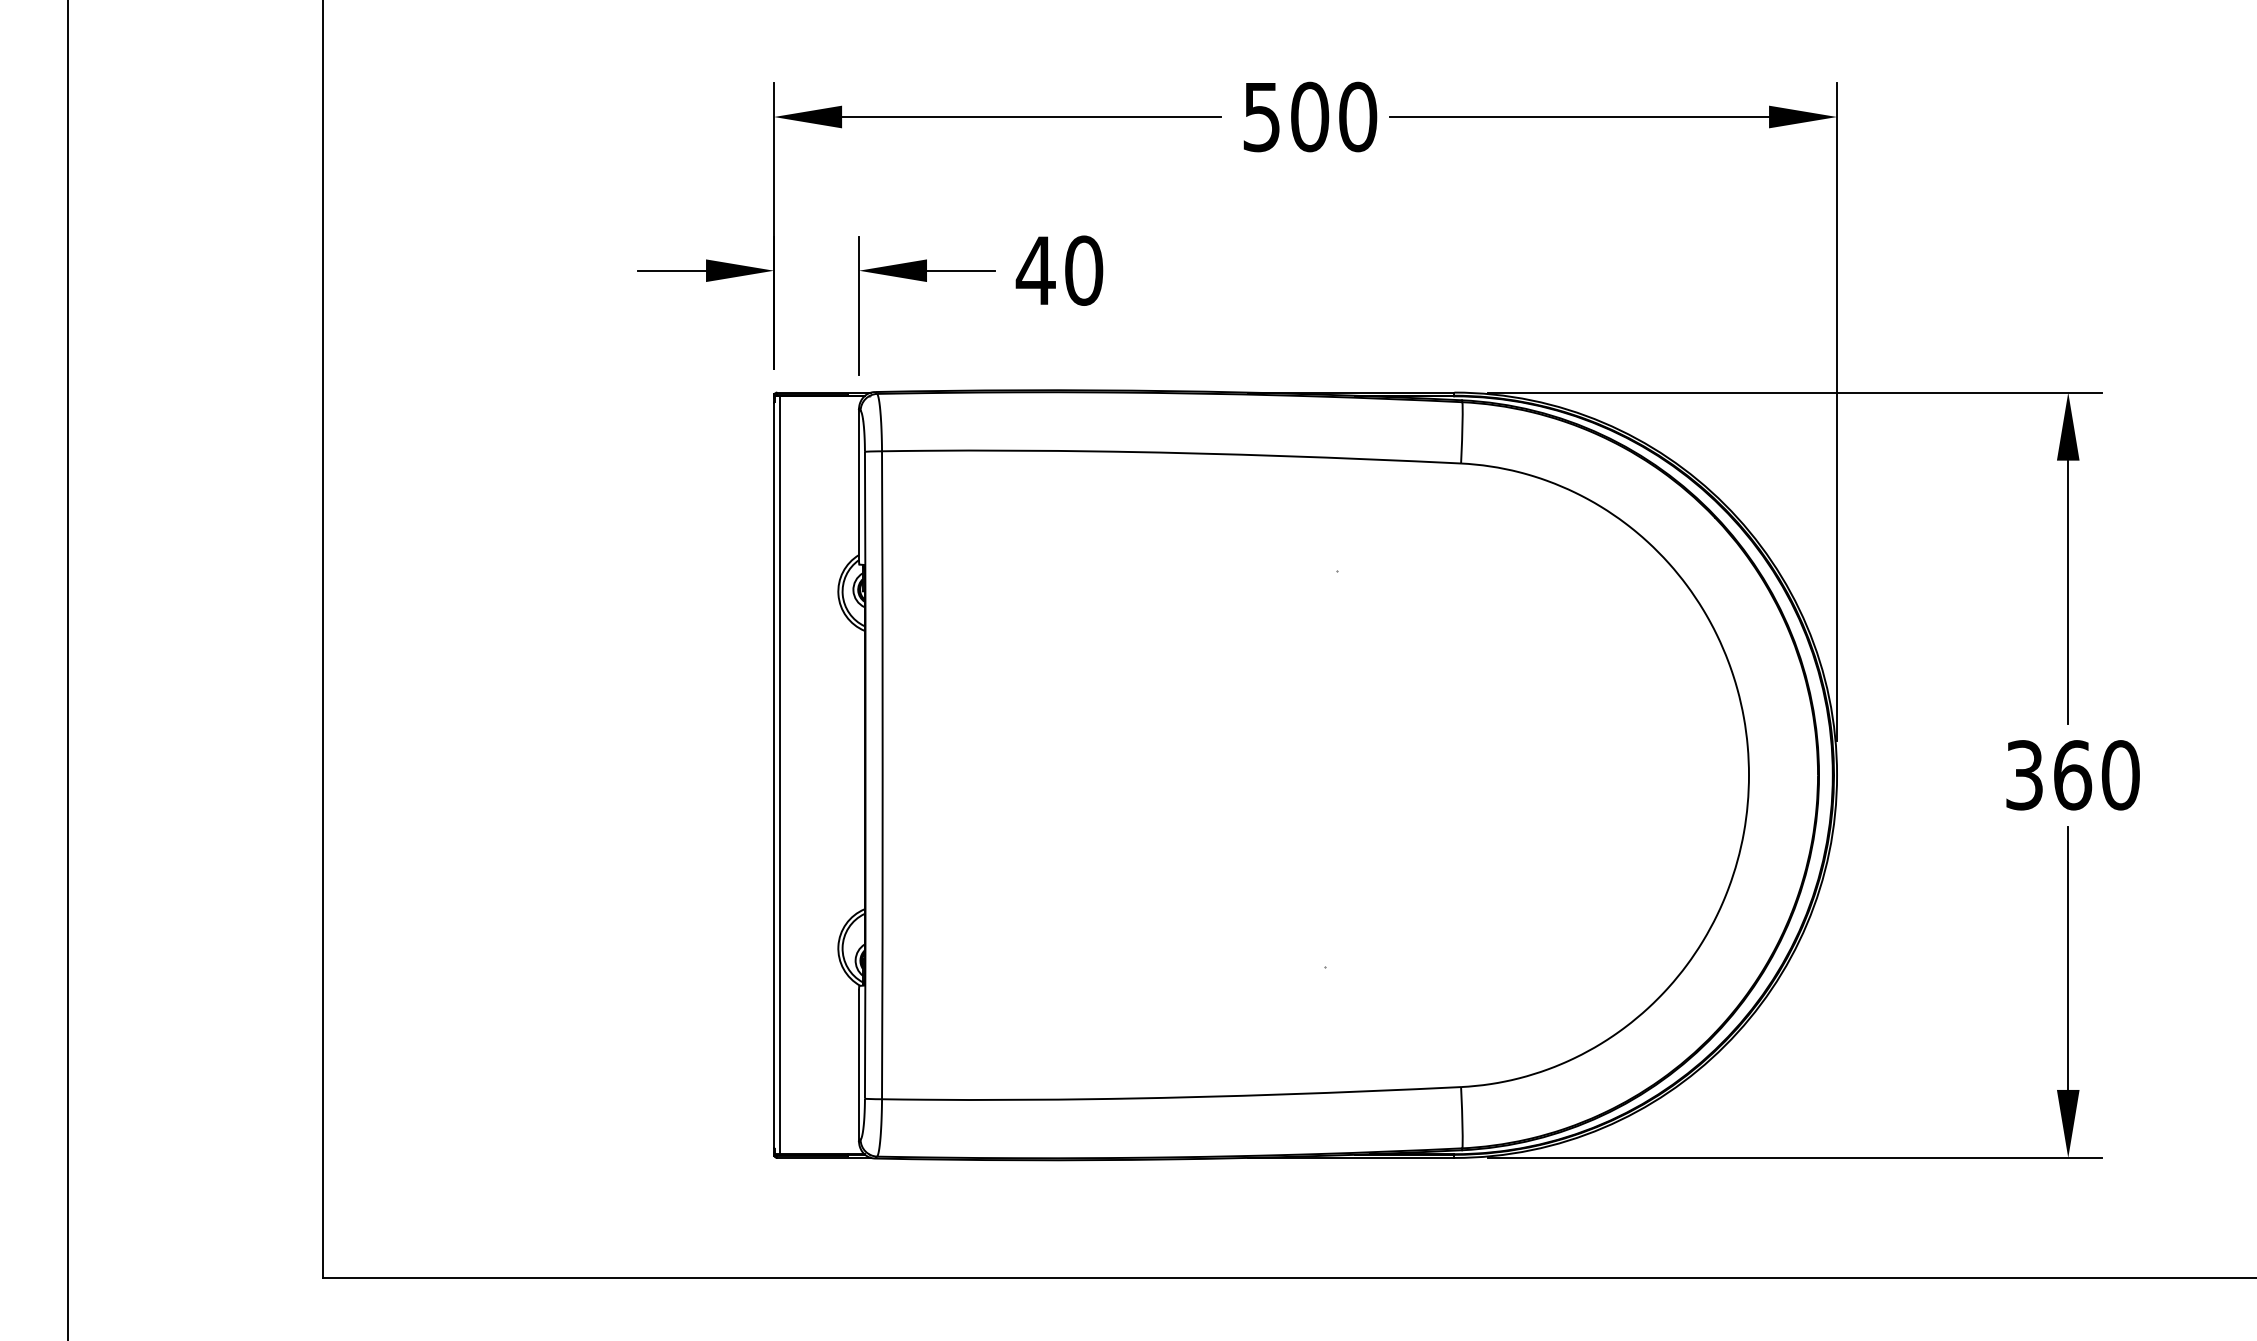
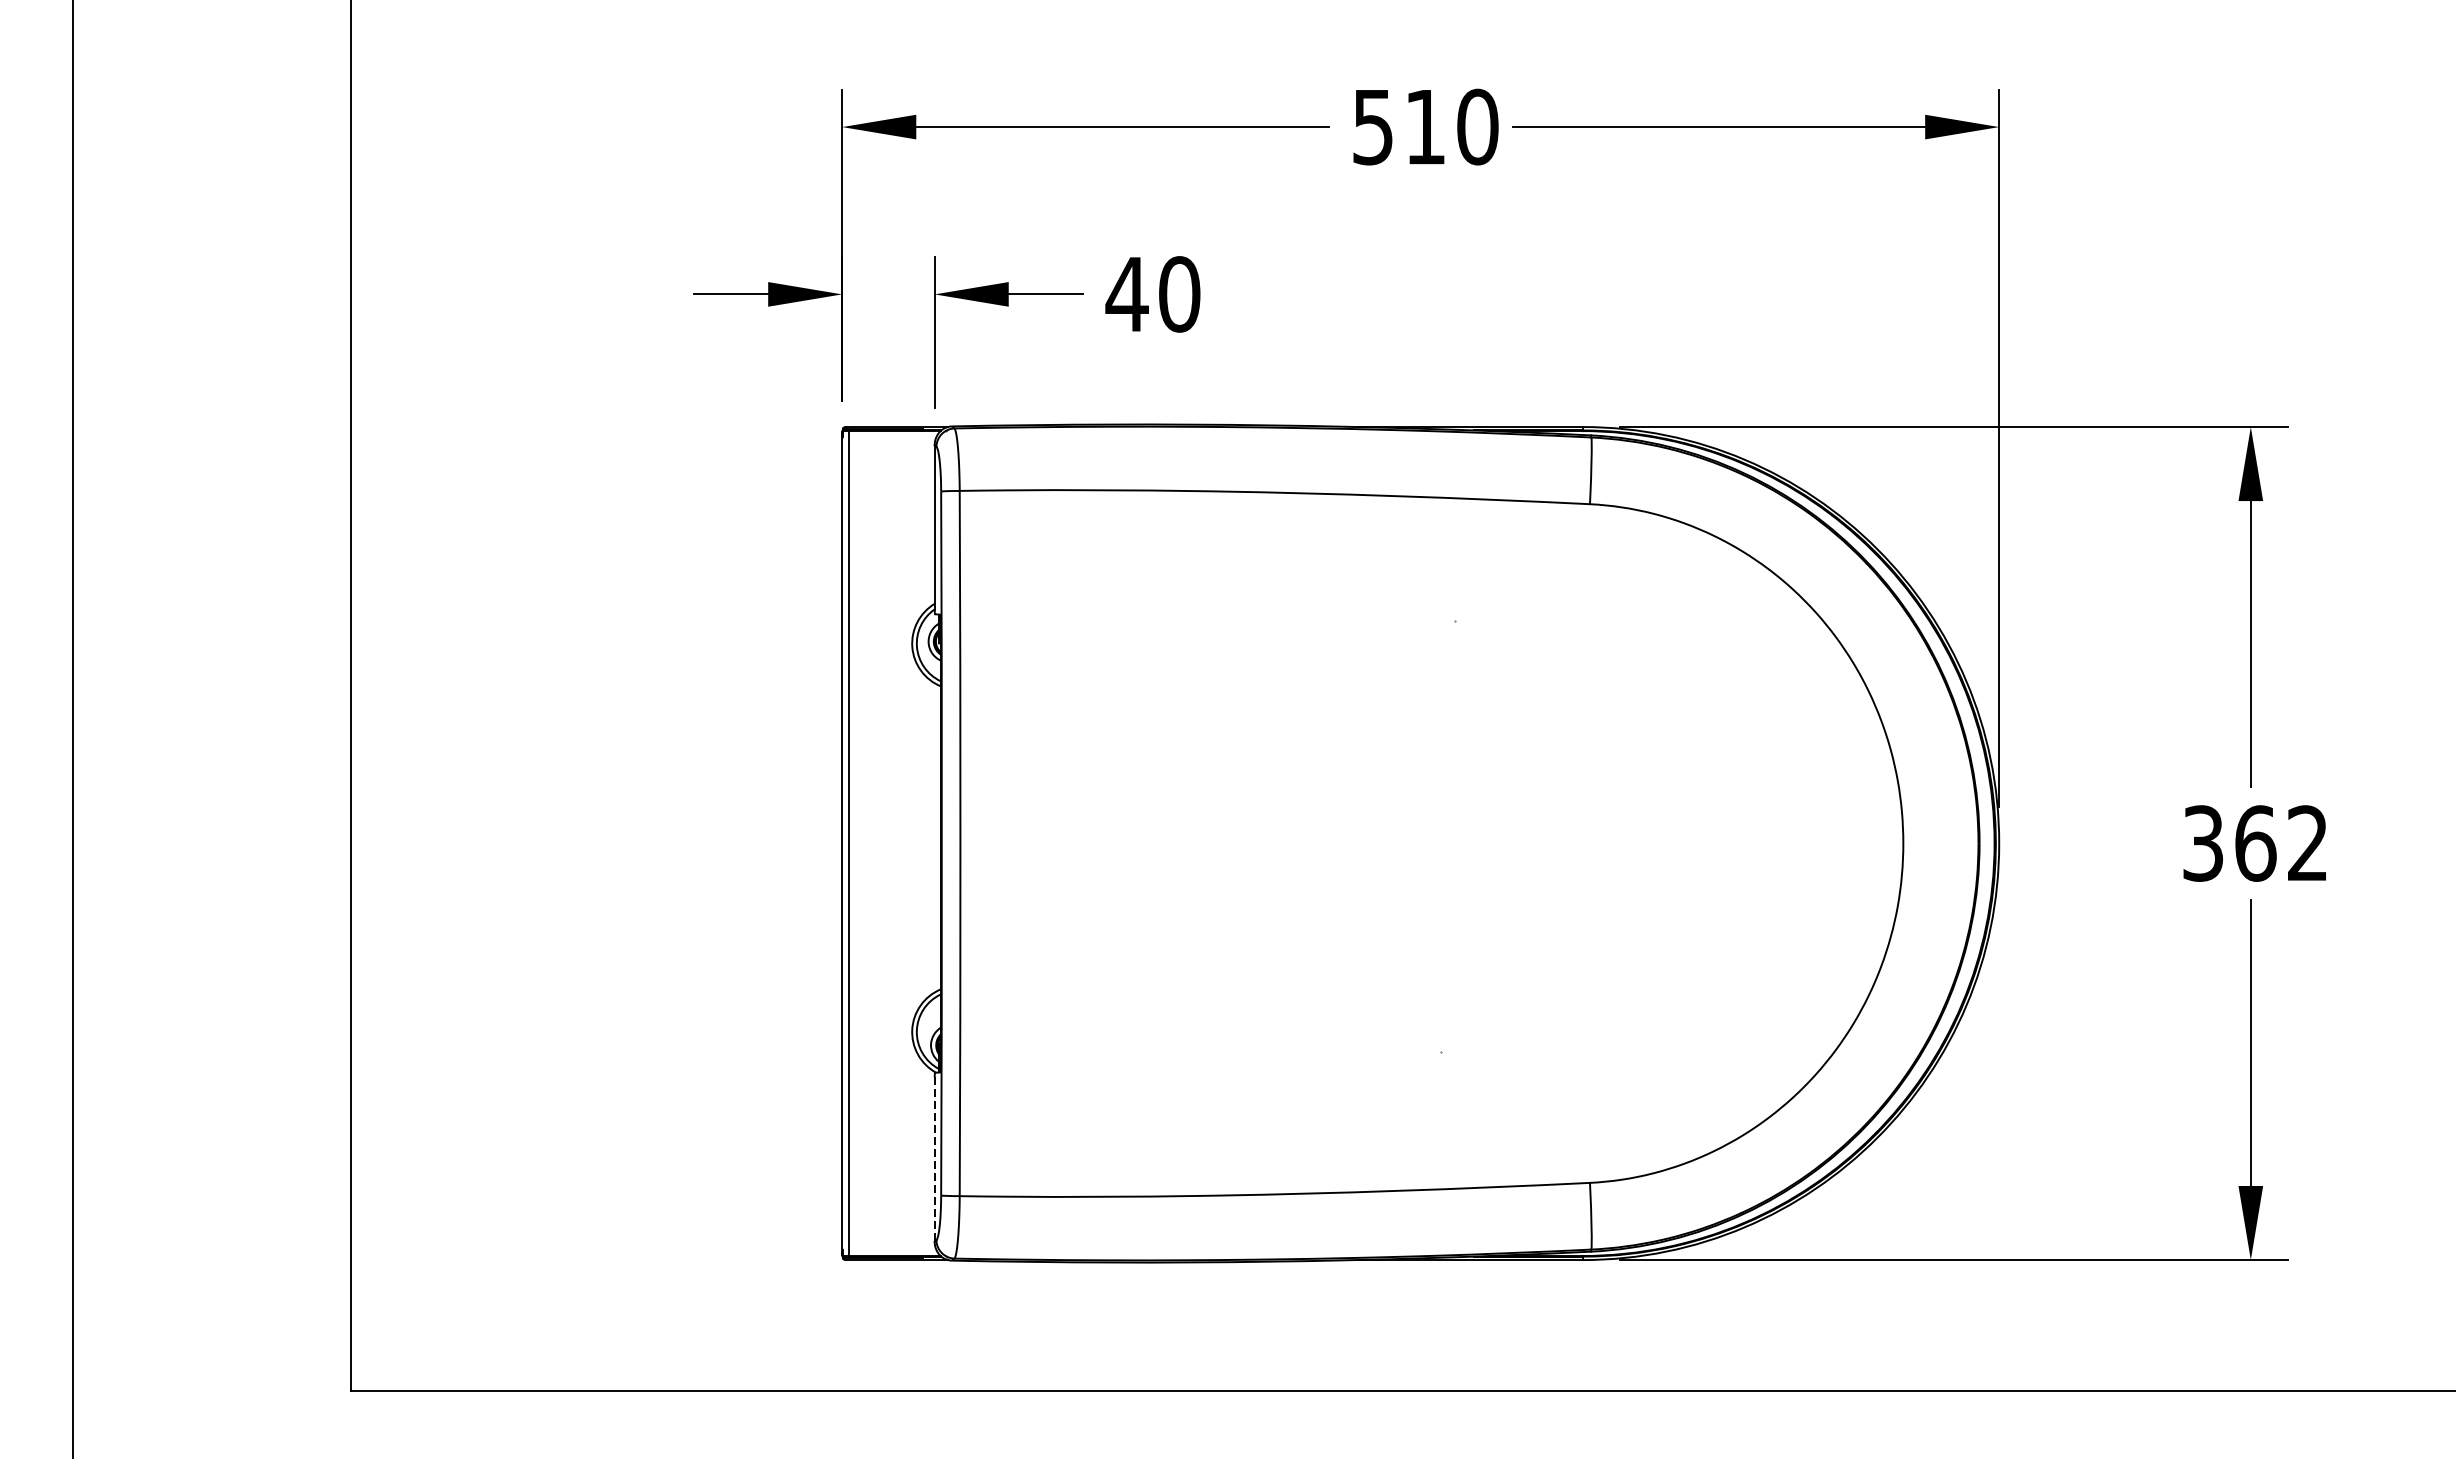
text: (1310, 116) -> (1426, 126), 500 -> 510
text: (2120, 775) -> (2307, 843), 360 -> 362
line: (859, 1066) -> (935, 1160), solid -> dashed

